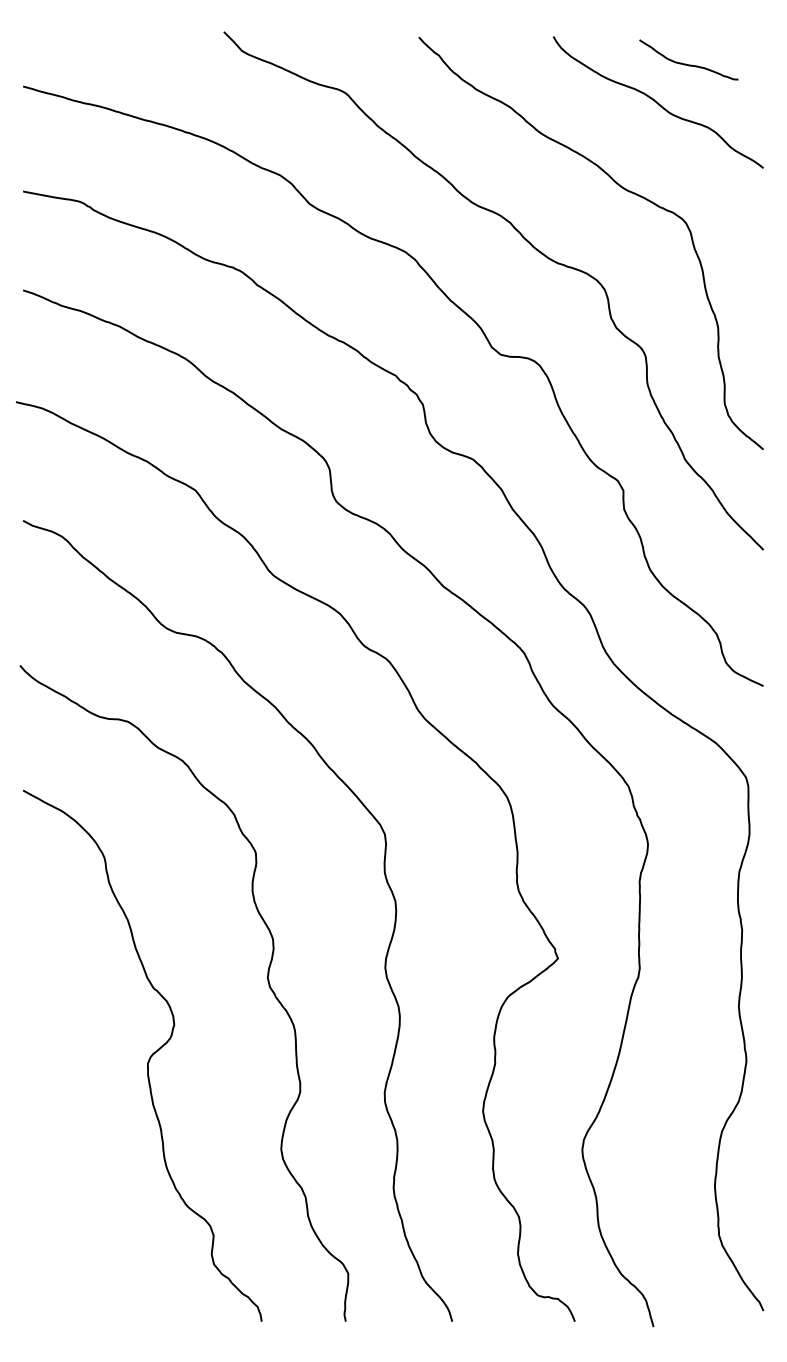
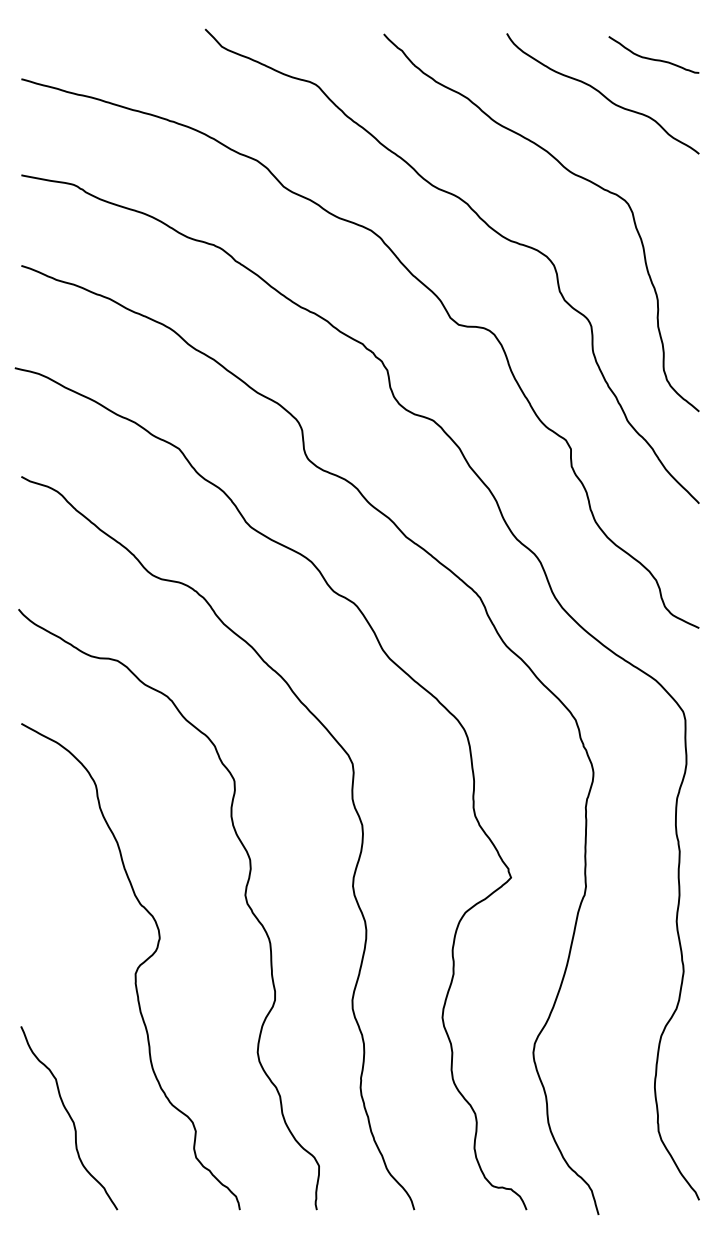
curve: (688, 63) -> (653, 58), moved
curve: (75, 1220) -> (69, 1117), added

